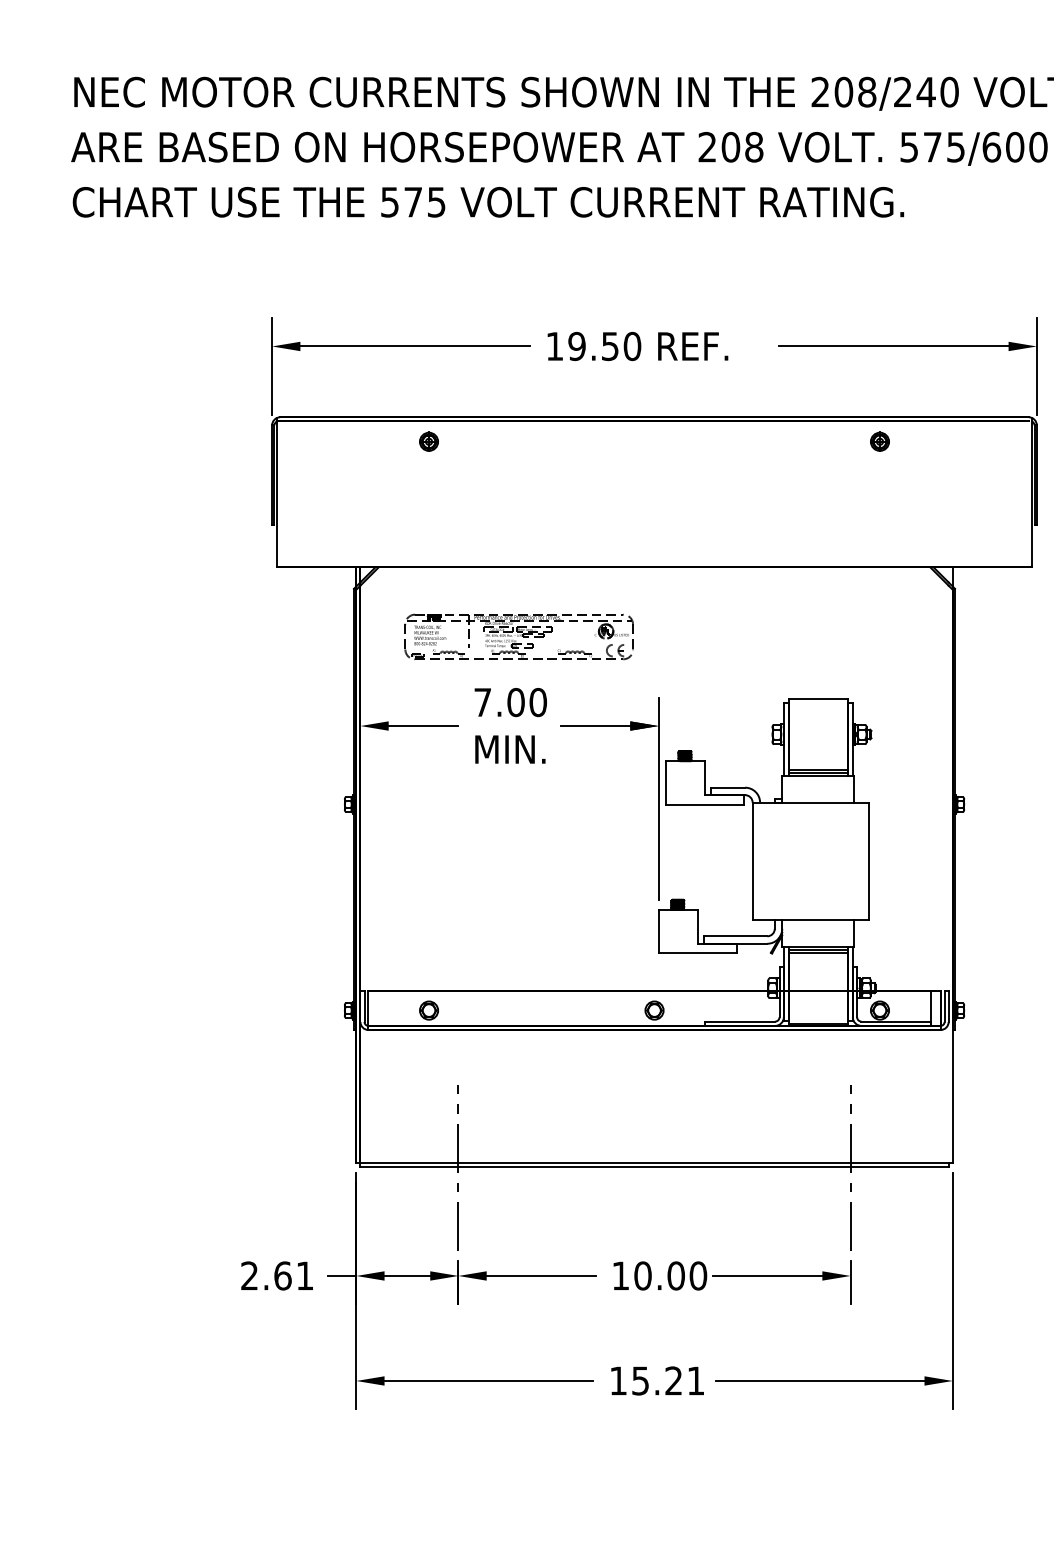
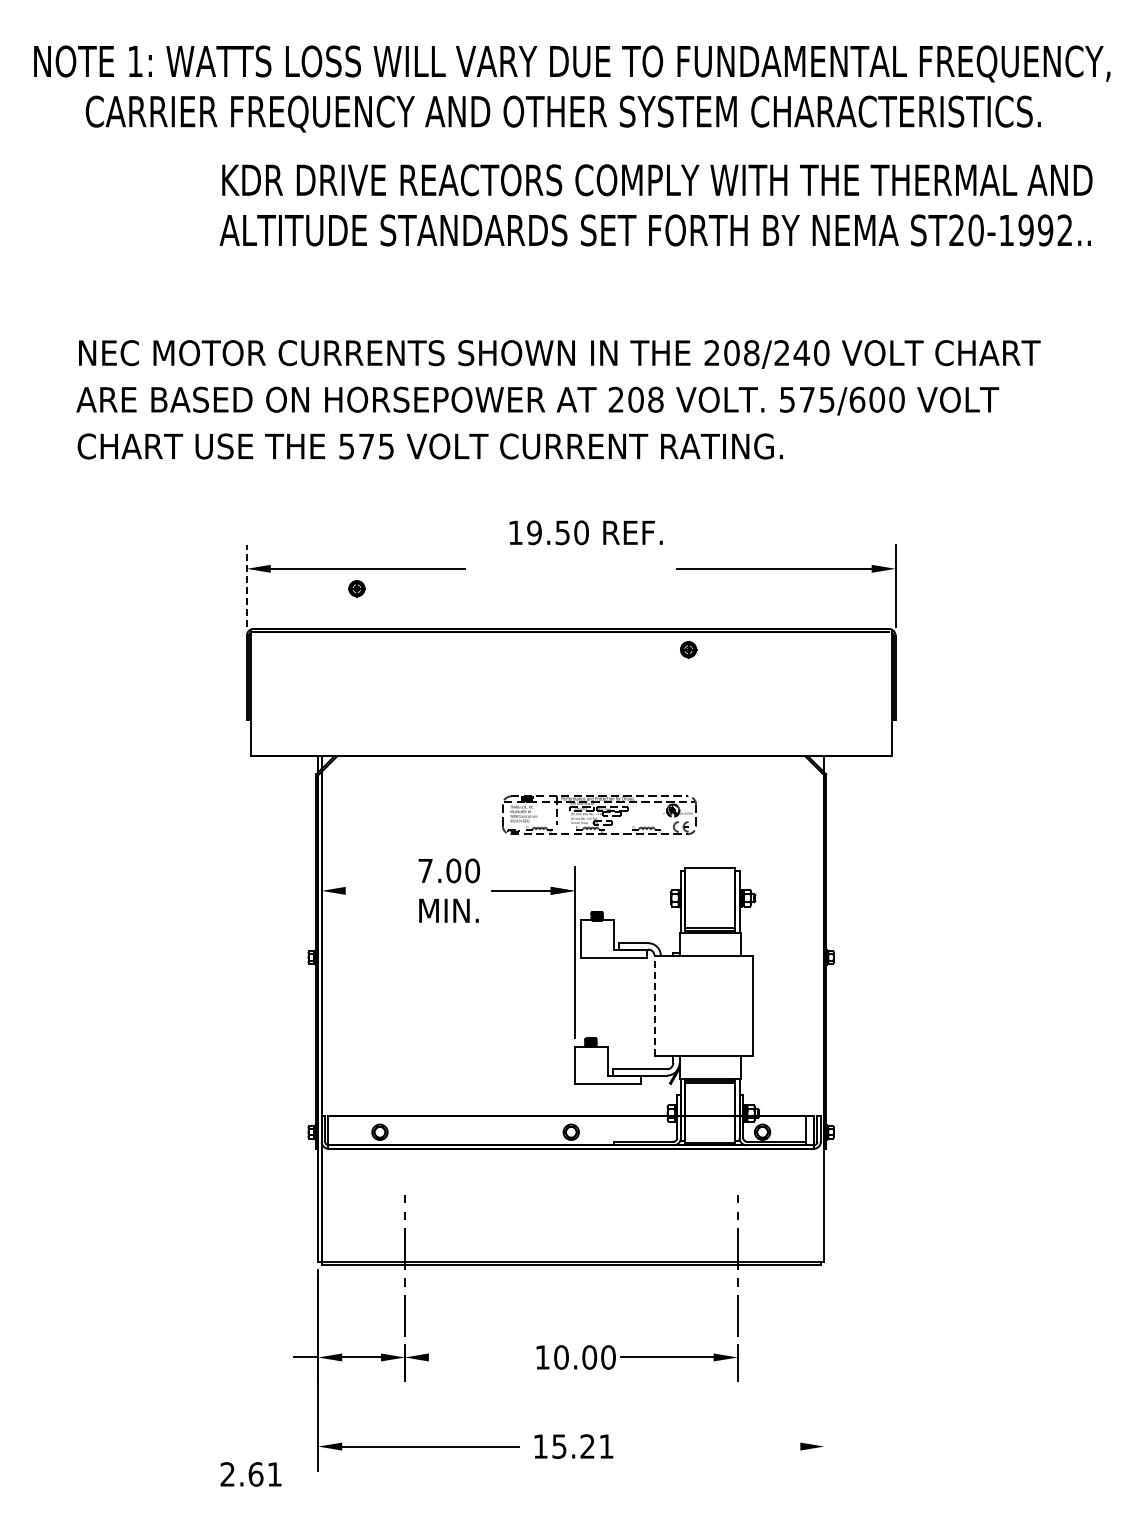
text: (637, 346) -> (585, 532), moved
line: (271, 366) -> (246, 585), solid -> dashed
part: (428, 441) -> (356, 588), moved
part: (879, 441) -> (688, 649), moved
part: (519, 637) -> (599, 815), moved
line: (422, 725) -> (374, 890), removed
line: (752, 861) -> (654, 1005), solid -> dashed
text: (276, 1276) -> (250, 1474), moved
line: (540, 1276) -> (474, 1357), removed
line: (952, 1291) -> (824, 1370), removed
line: (819, 1380) -> (711, 1446), removed

